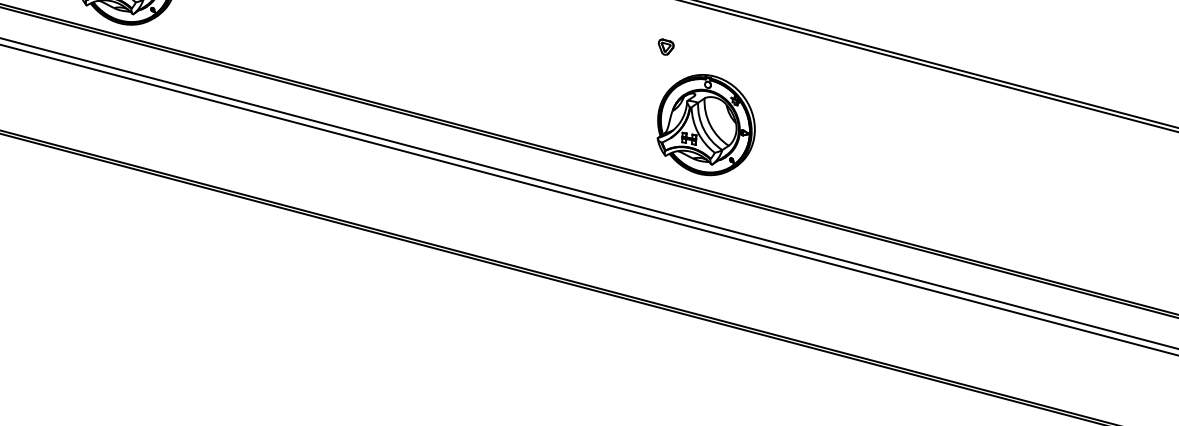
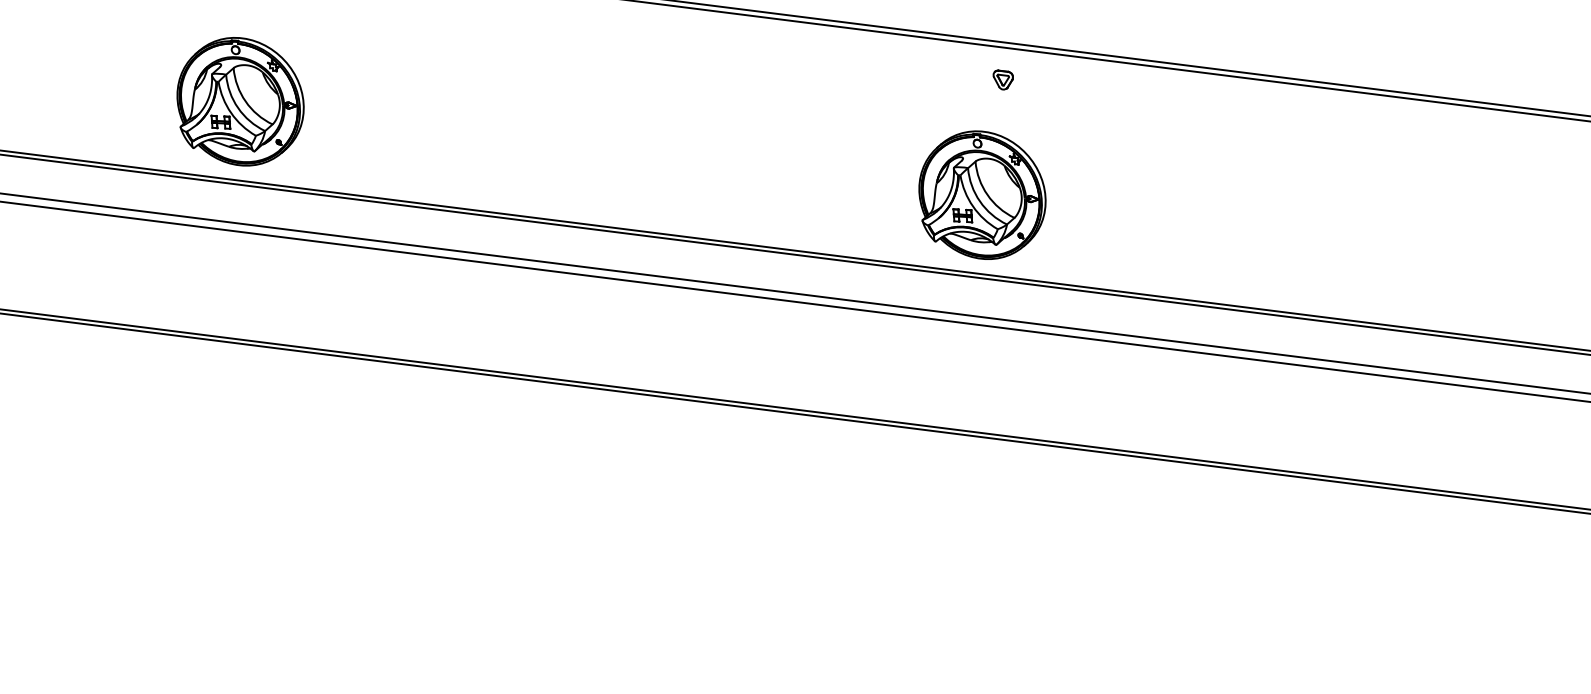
part: (665, 46) -> (1002, 79), moved
part: (706, 124) -> (982, 194), moved

